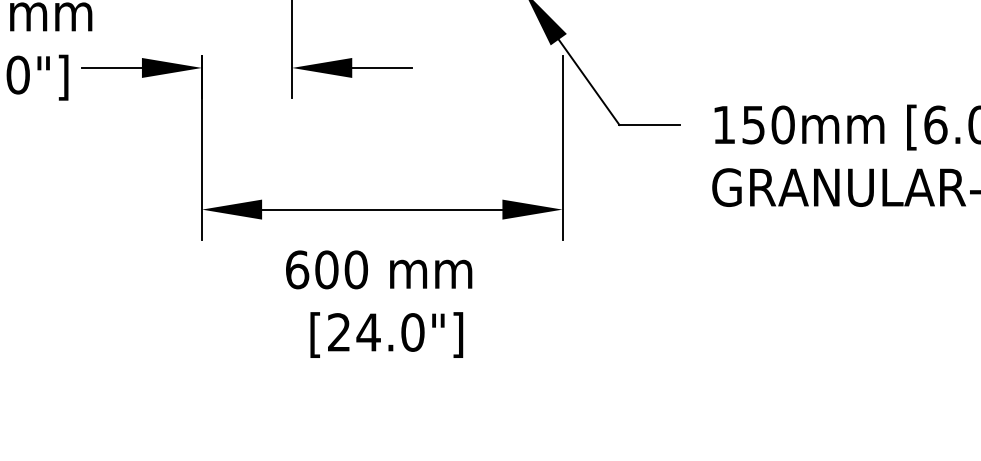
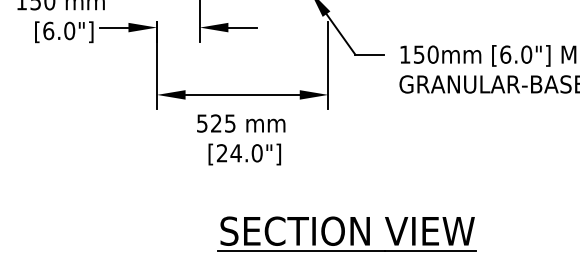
text: (327, 269) -> (216, 123), 600 -> 525

